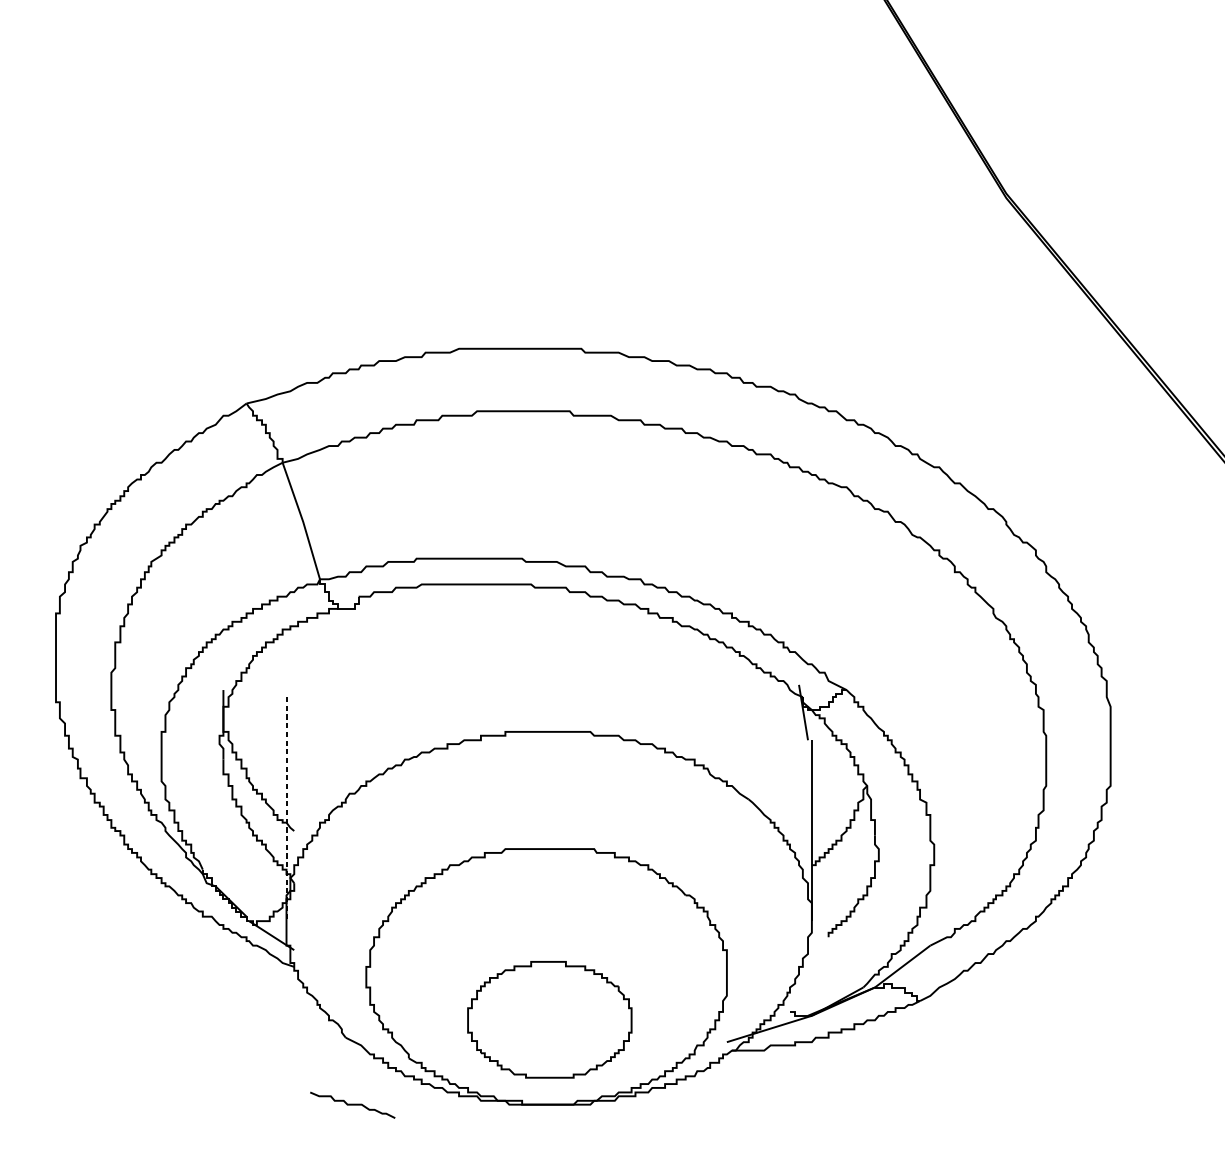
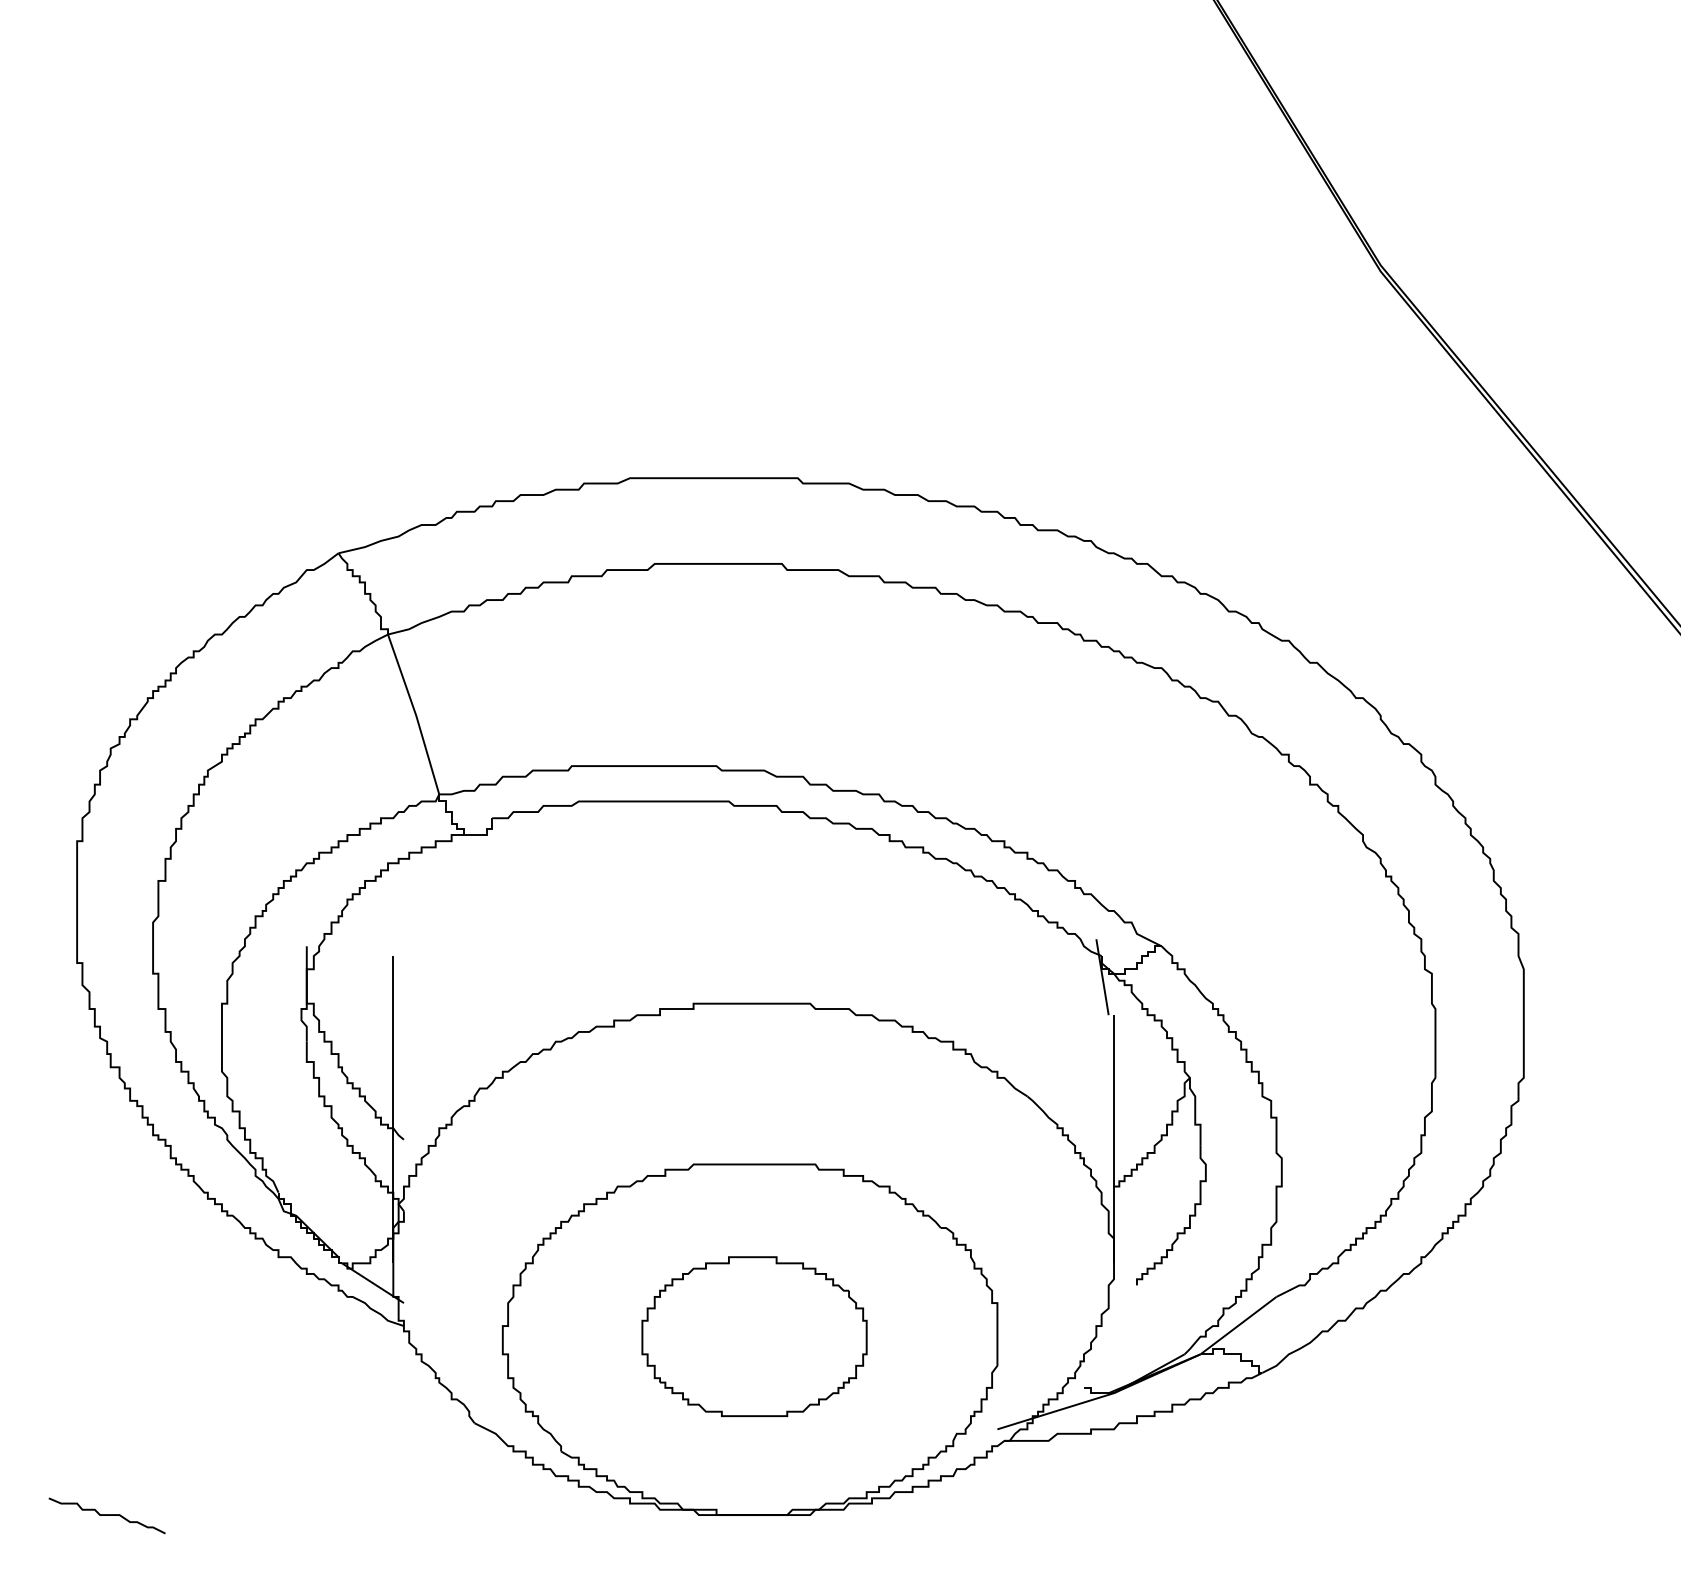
line: (286, 809) -> (393, 1109), dashed -> solid
part: (549, 1019) -> (754, 1336), moved
curve: (352, 1104) -> (106, 1515), moved

